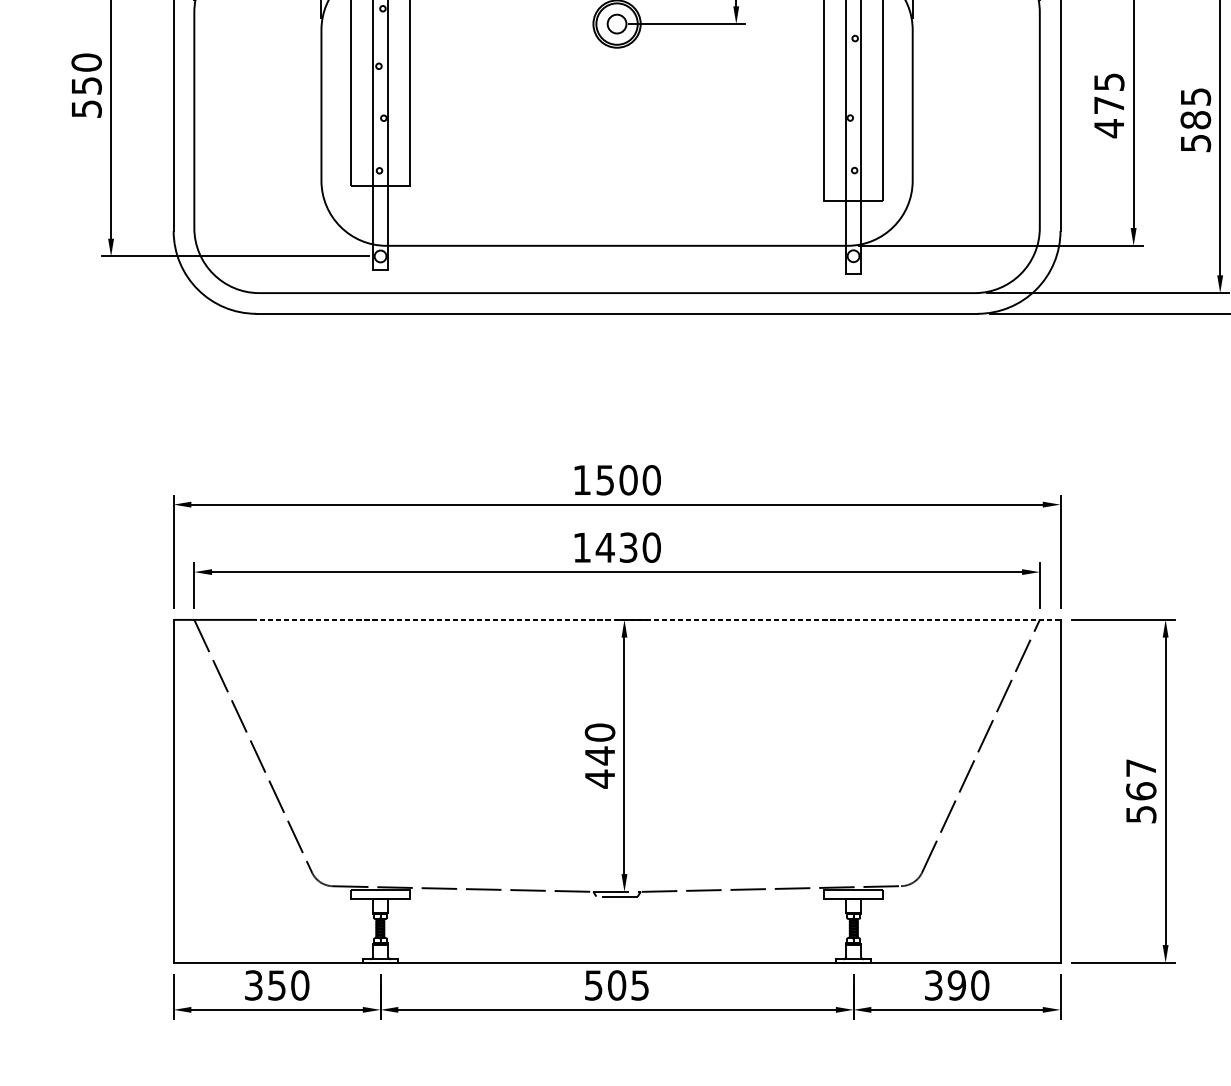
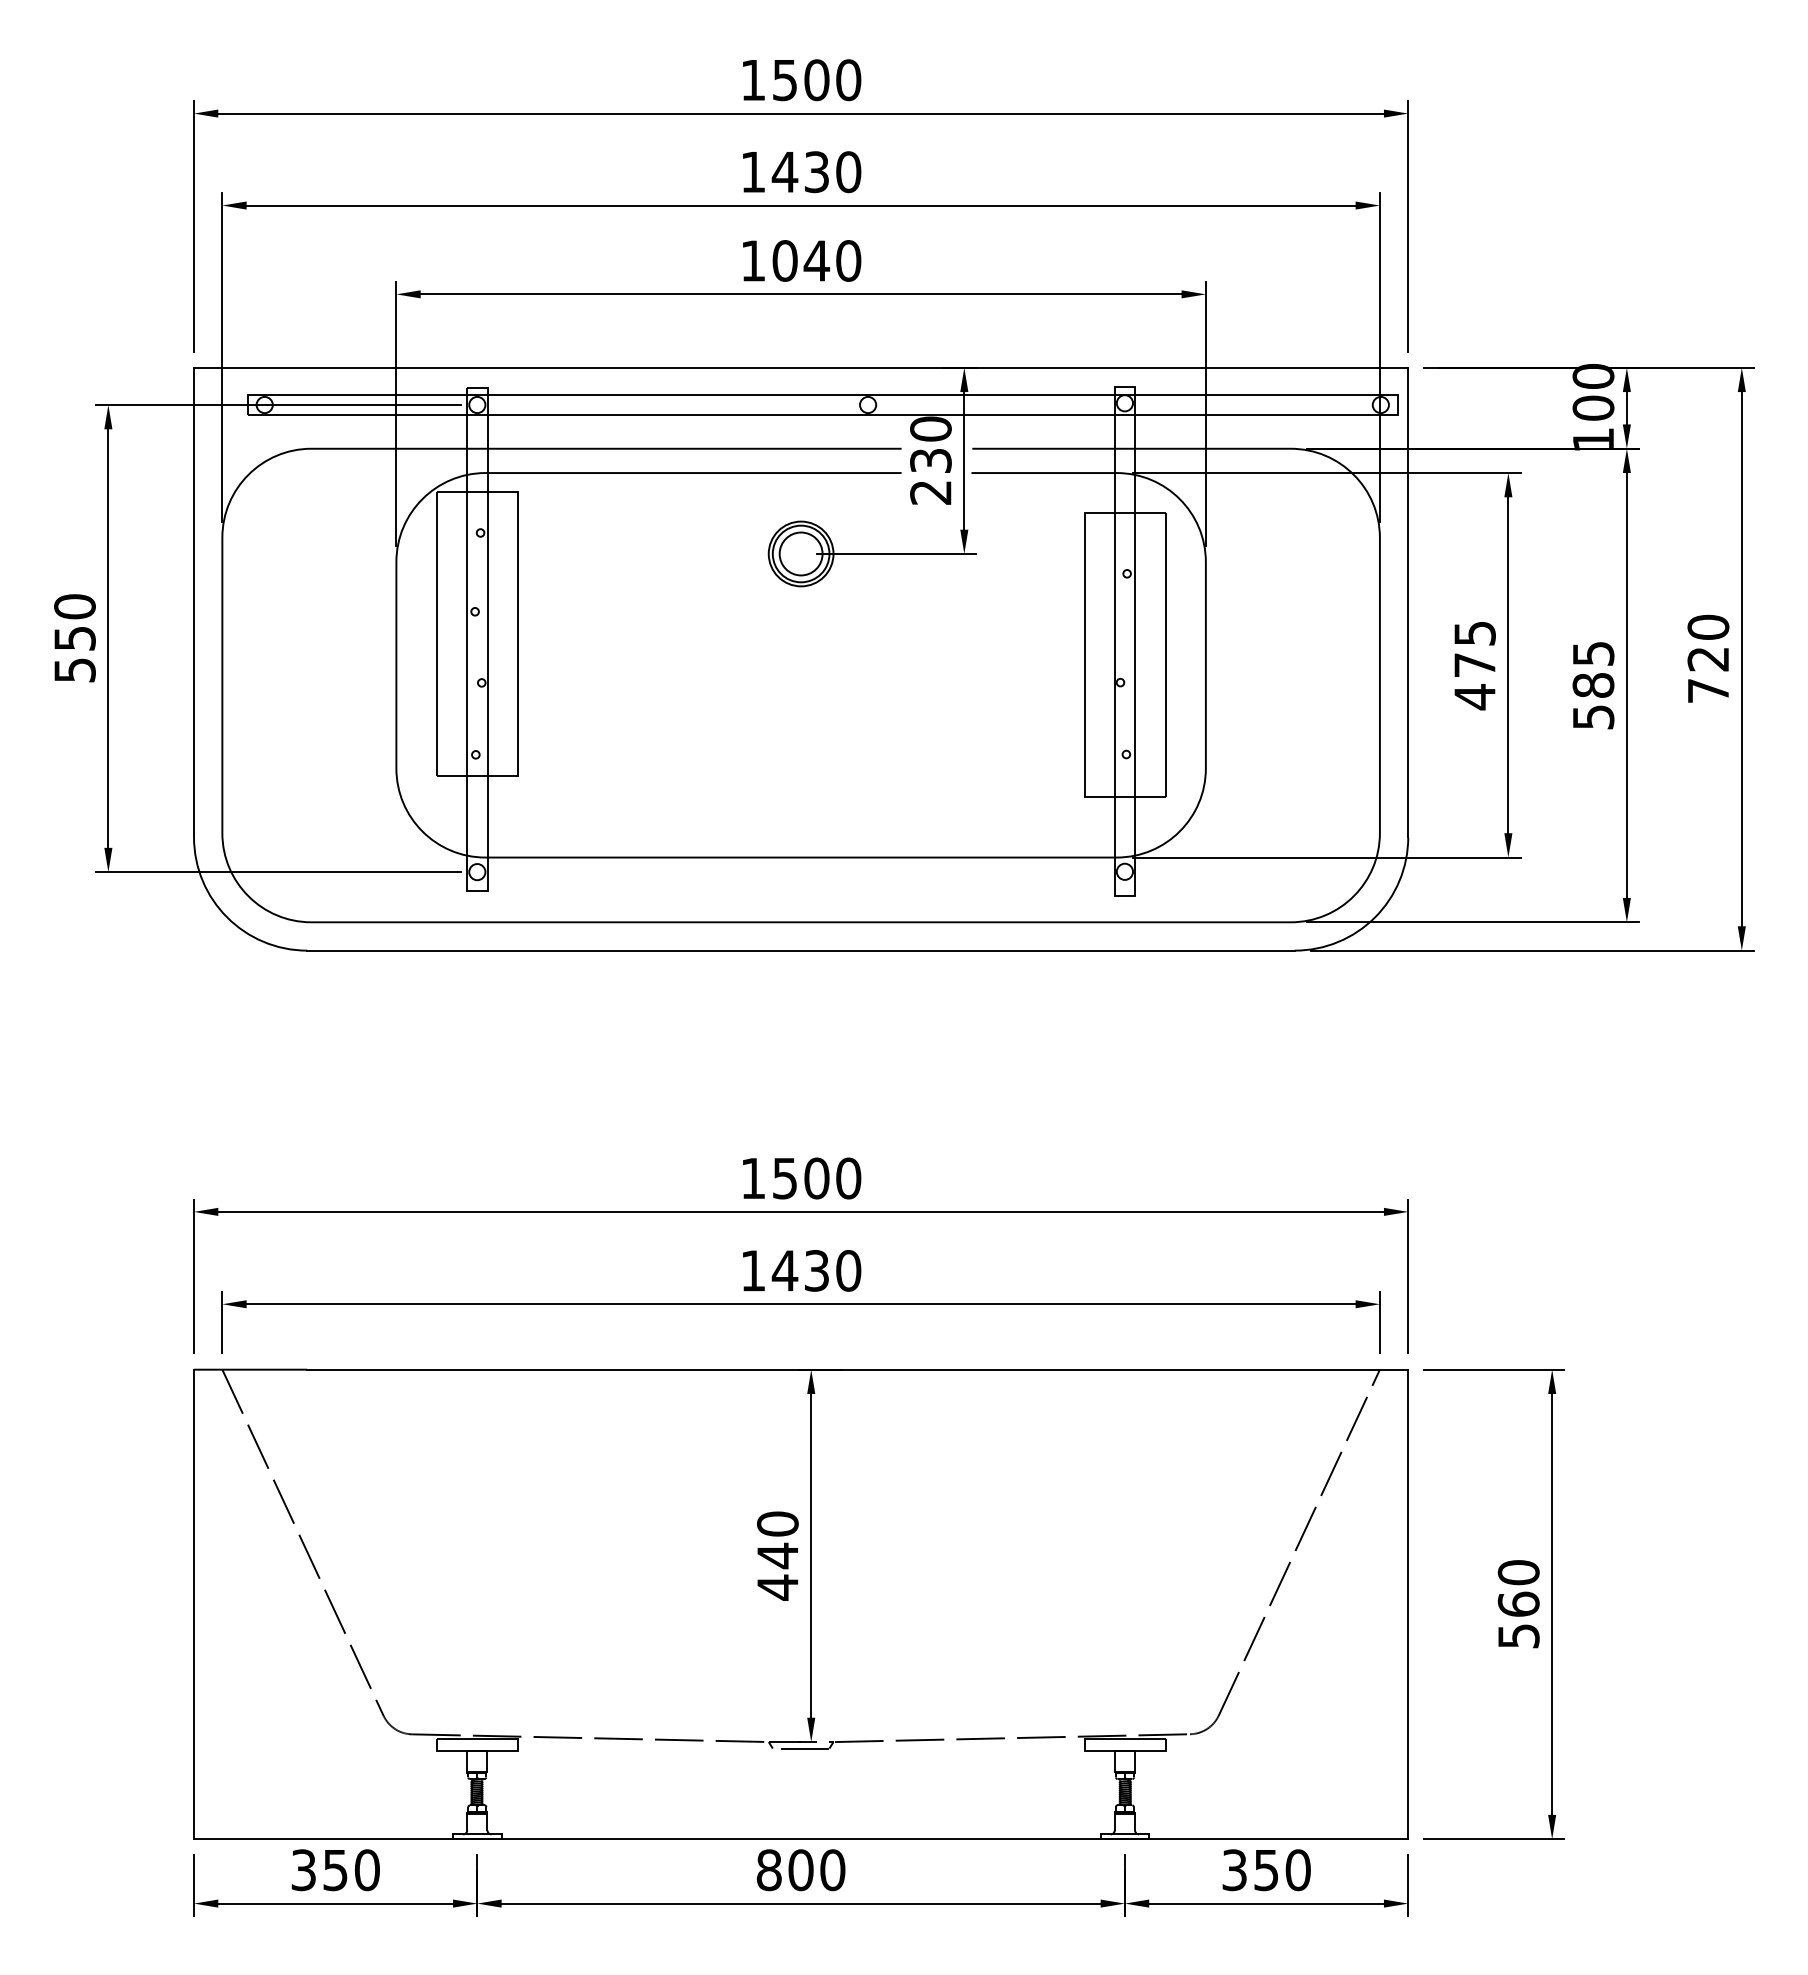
circle: (616, 23) -> (800, 553), size x1.67
line: (658, 619) -> (857, 1369), dashed -> solid
text: (1141, 768) -> (1518, 1572), 567 -> 560
text: (956, 984) -> (1265, 1869), 390 -> 350
text: (616, 985) -> (800, 1870), 505 -> 800

